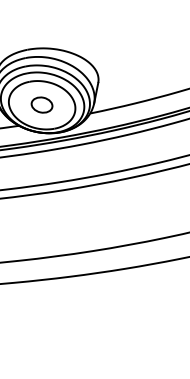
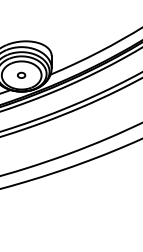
part: (41, 105) -> (21, 75), size x0.6

